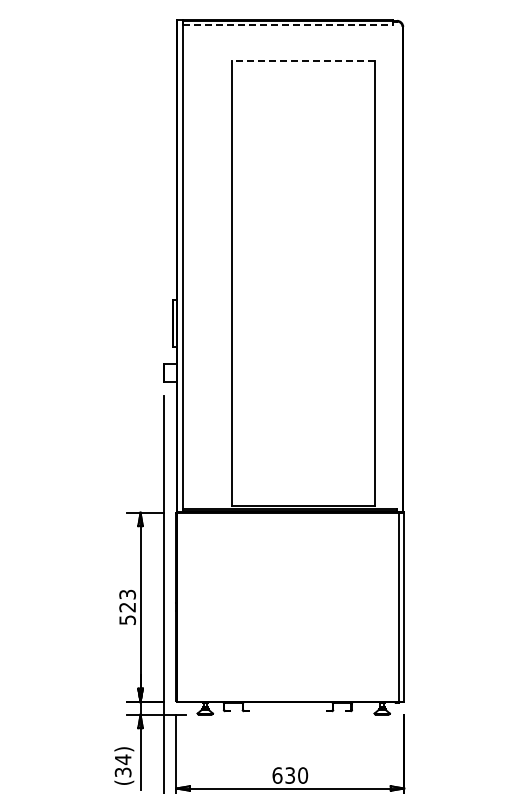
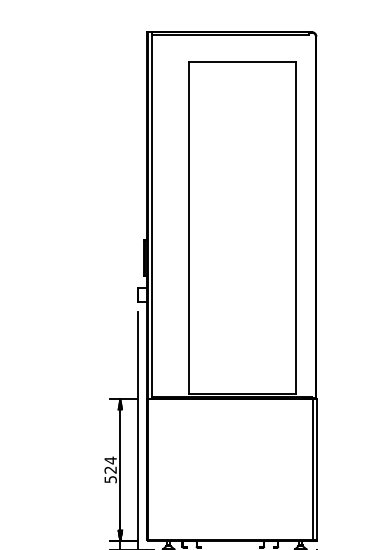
line: (288, 25) -> (230, 35), dashed -> solid
line: (303, 61) -> (242, 62), dashed -> solid
text: (127, 594) -> (110, 460), 523 -> 524

